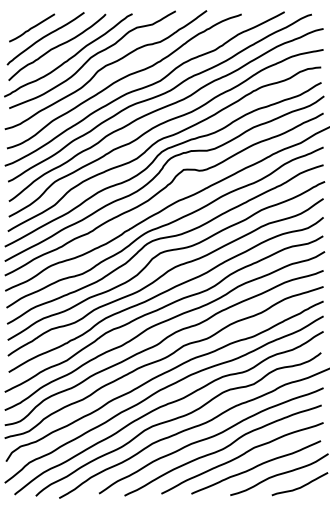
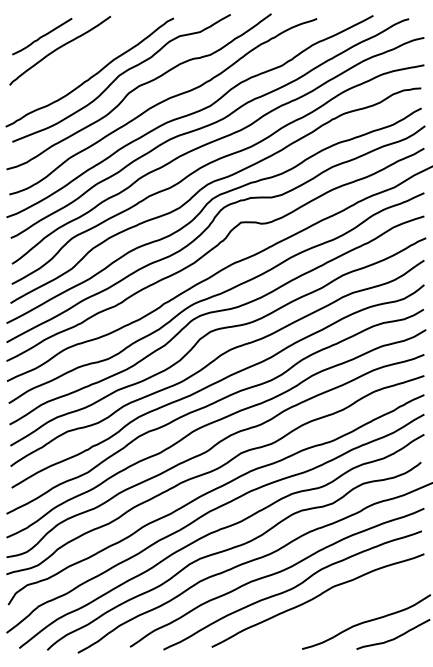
curve: (57, 46) -> (75, 61), removed
curve: (256, 467) -> (336, 612), removed

